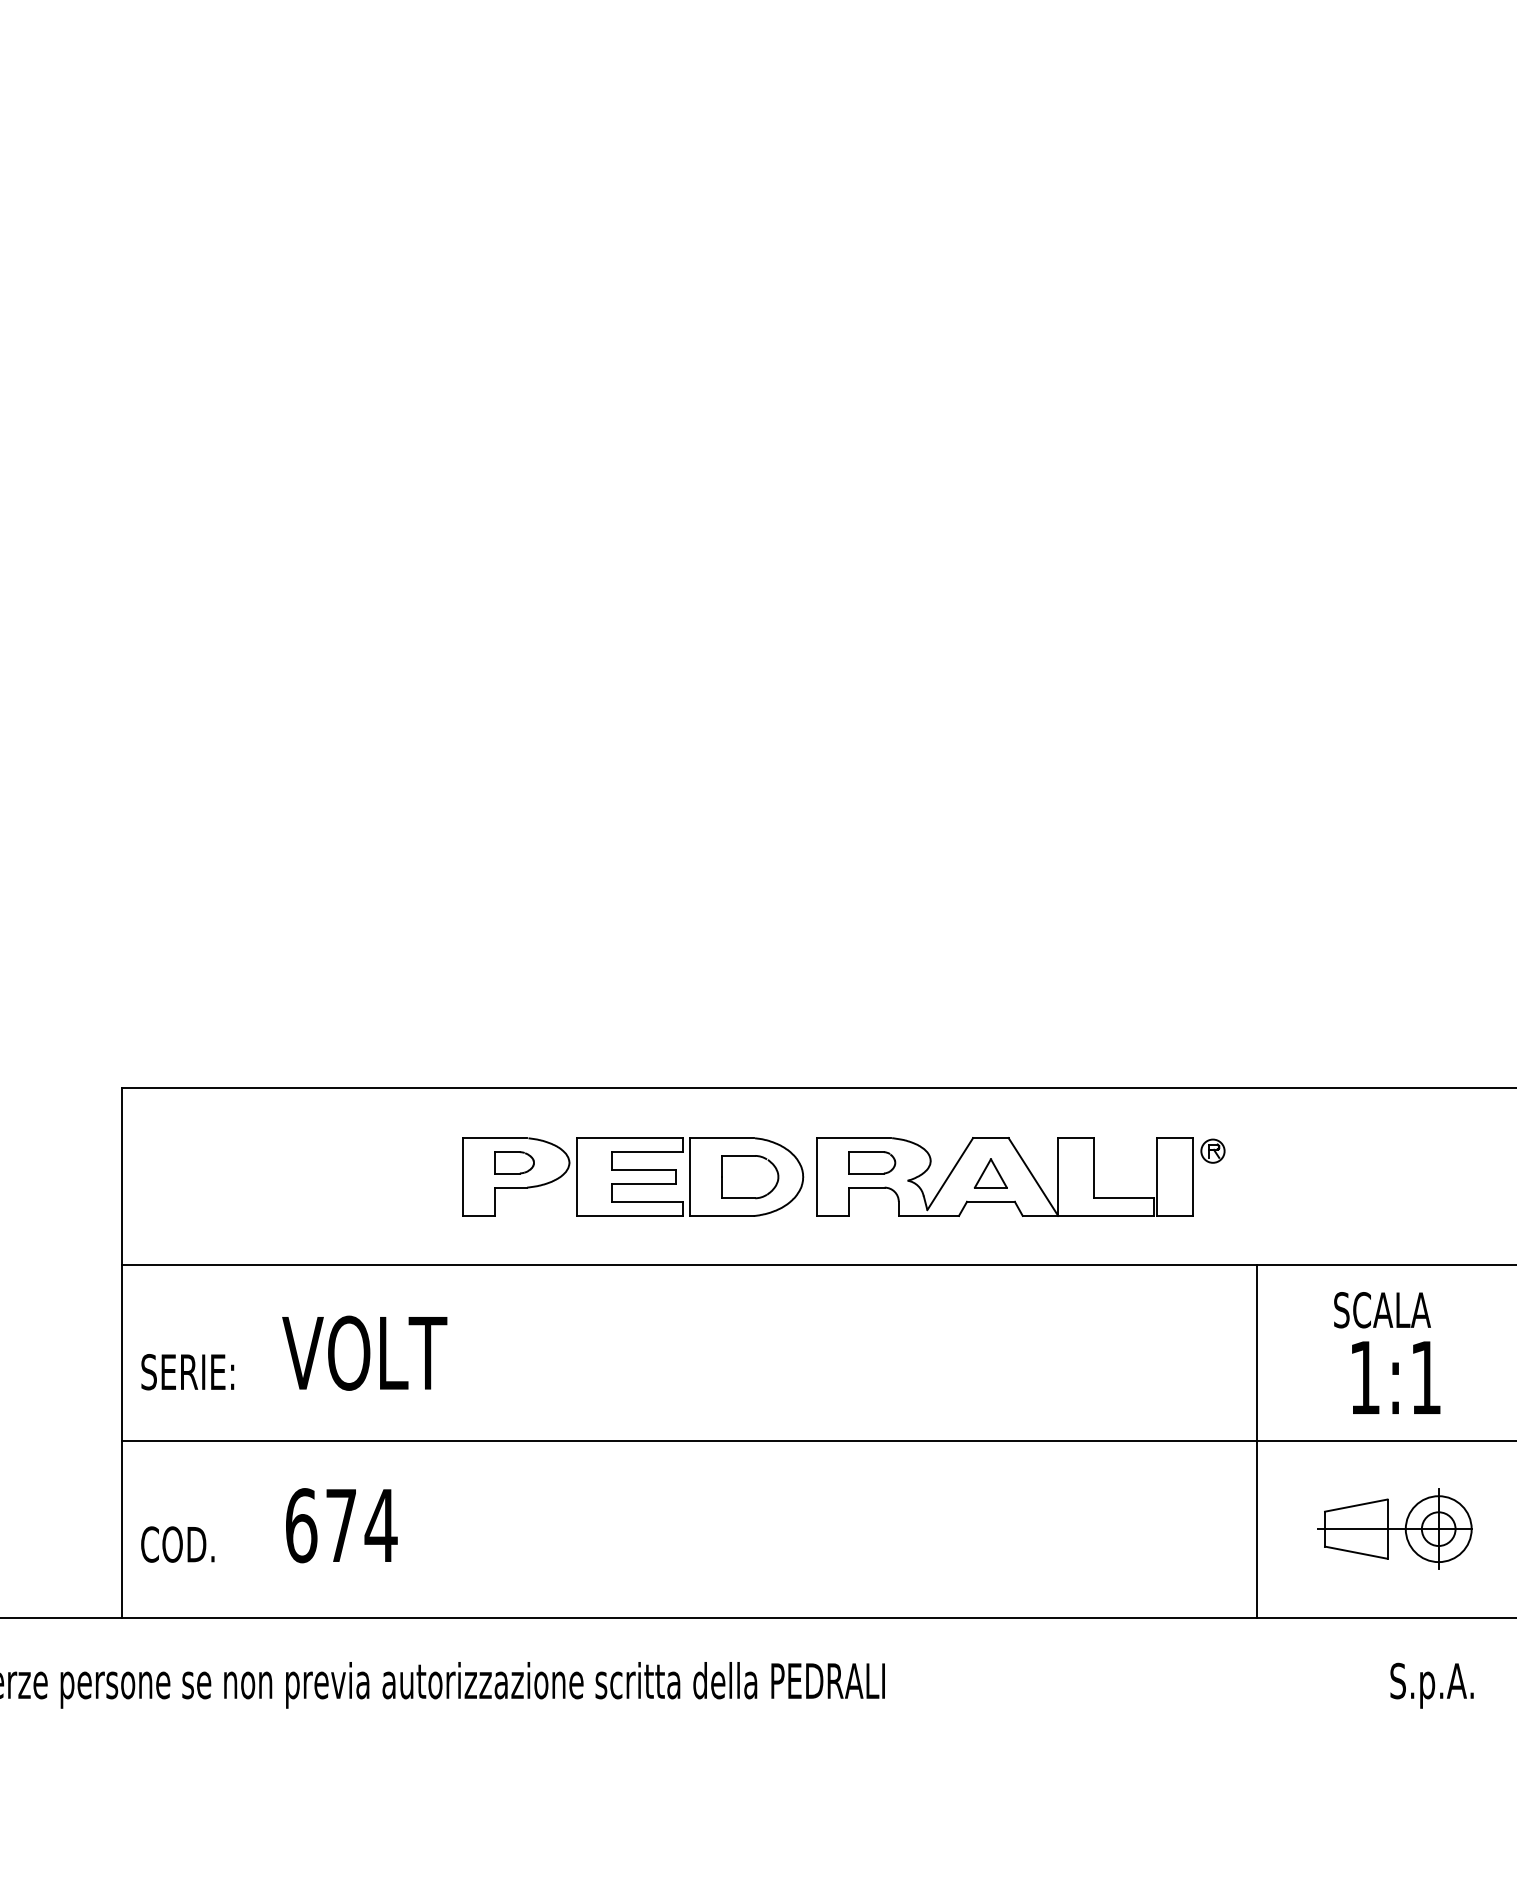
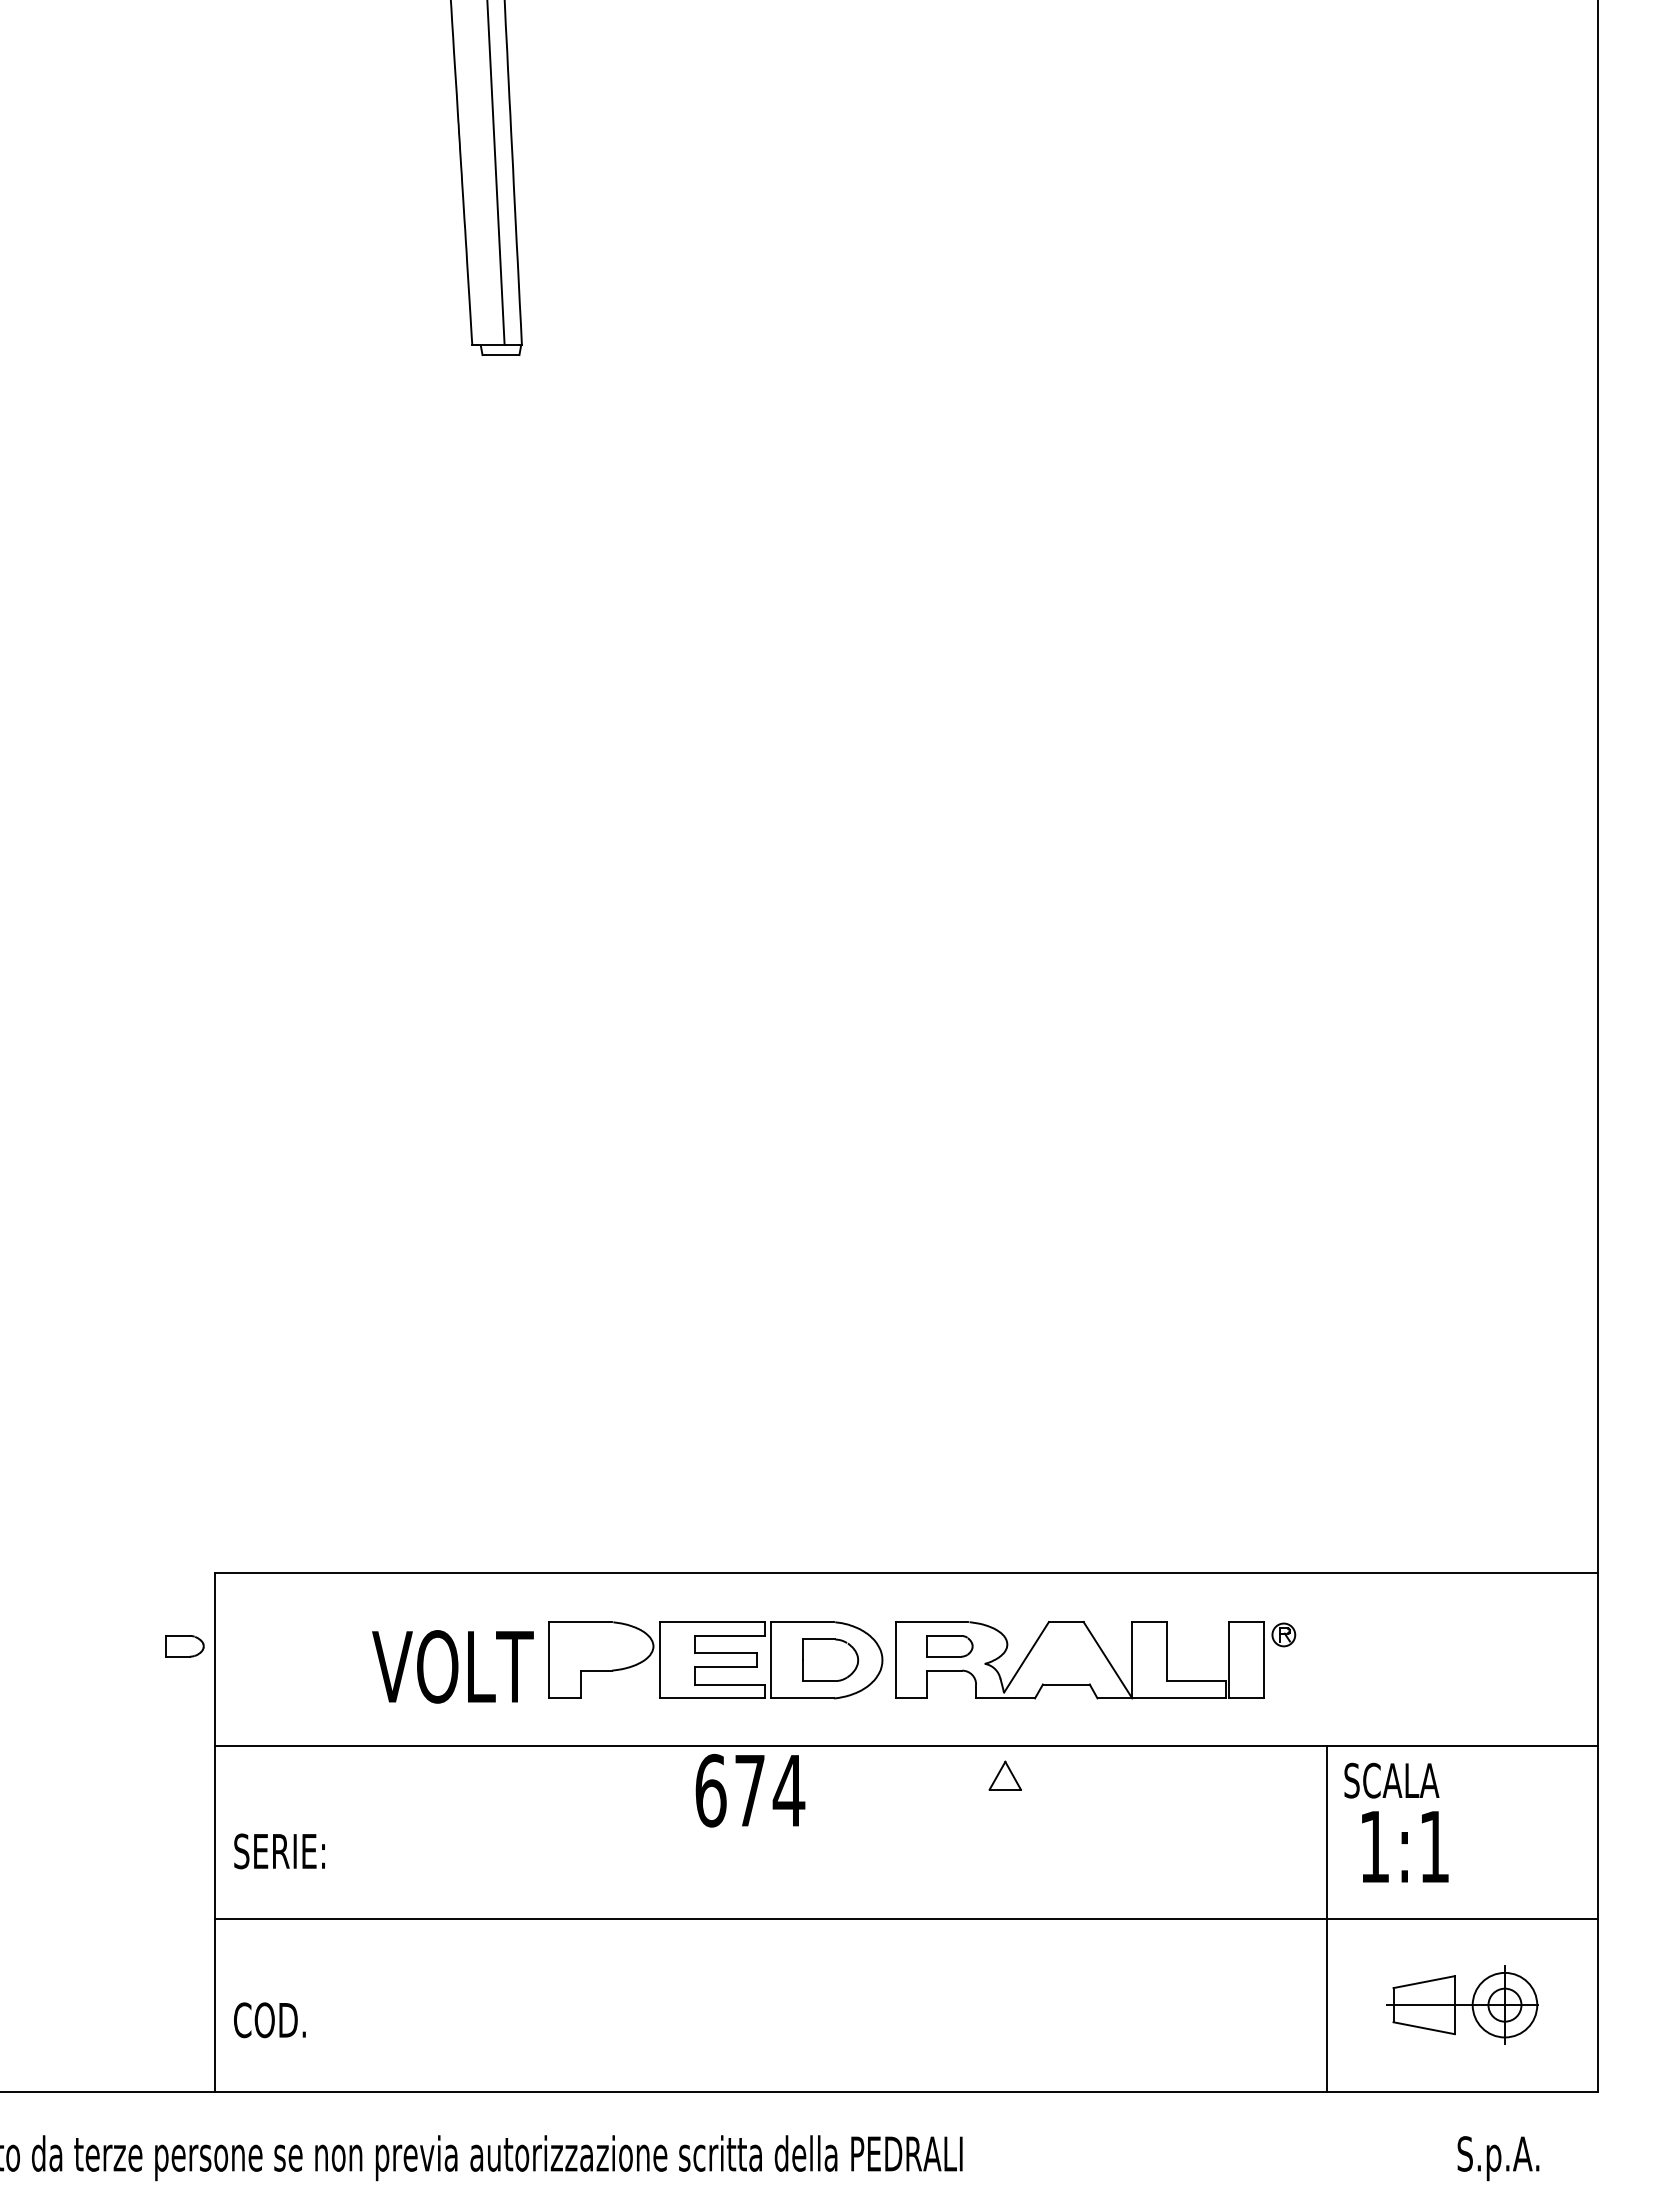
part: (514, 1162) -> (184, 1646), moved
part: (990, 1173) -> (1004, 1775), moved
text: (364, 1352) -> (452, 1666), moved
text: (1387, 1352) -> (1396, 1822), moved
text: (341, 1525) -> (750, 1790), moved

